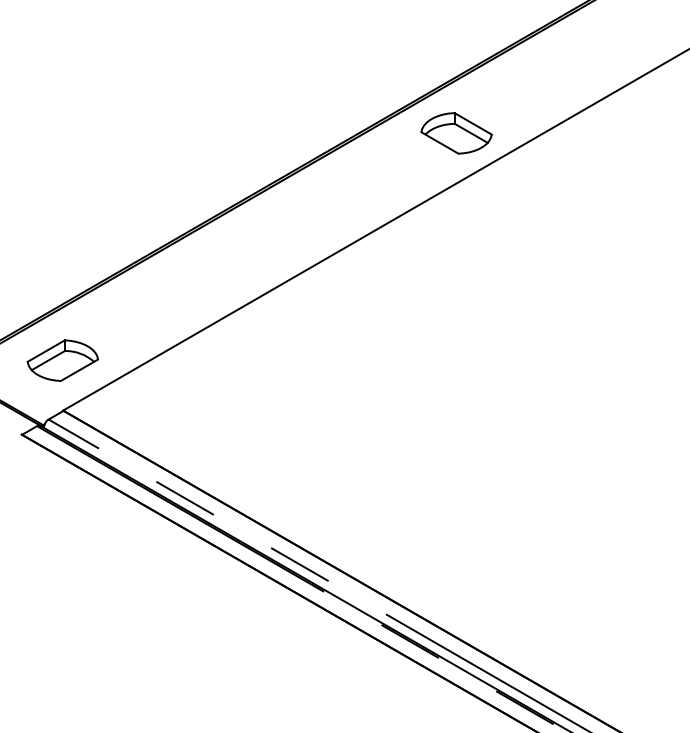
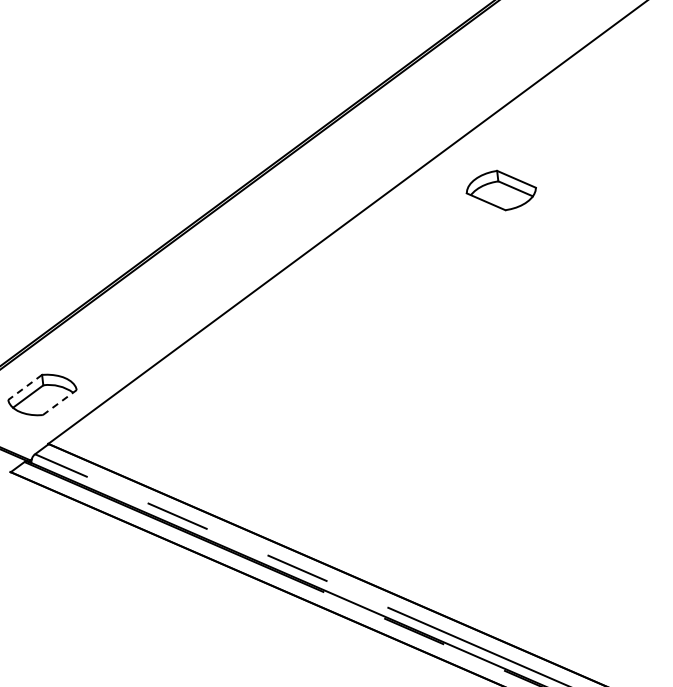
part: (456, 133) -> (501, 190), moved
line: (45, 351) -> (24, 387), solid -> dashed
line: (79, 370) -> (59, 402), solid -> dashed

